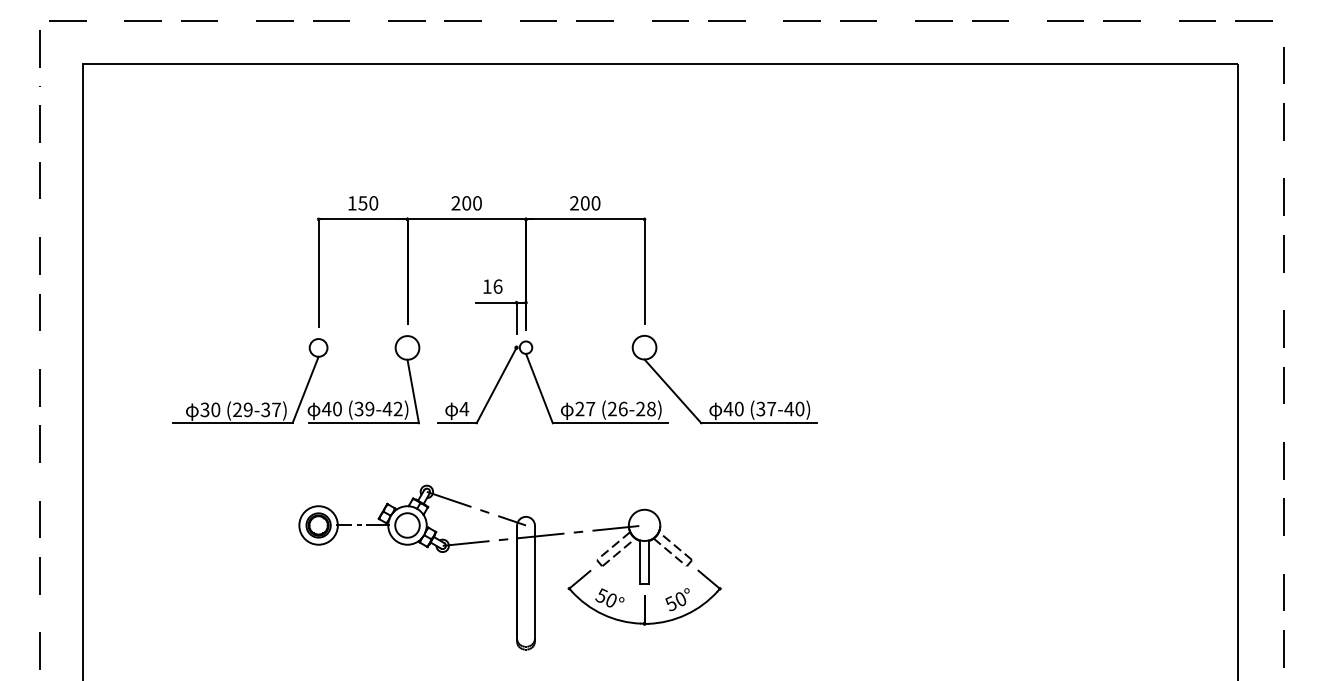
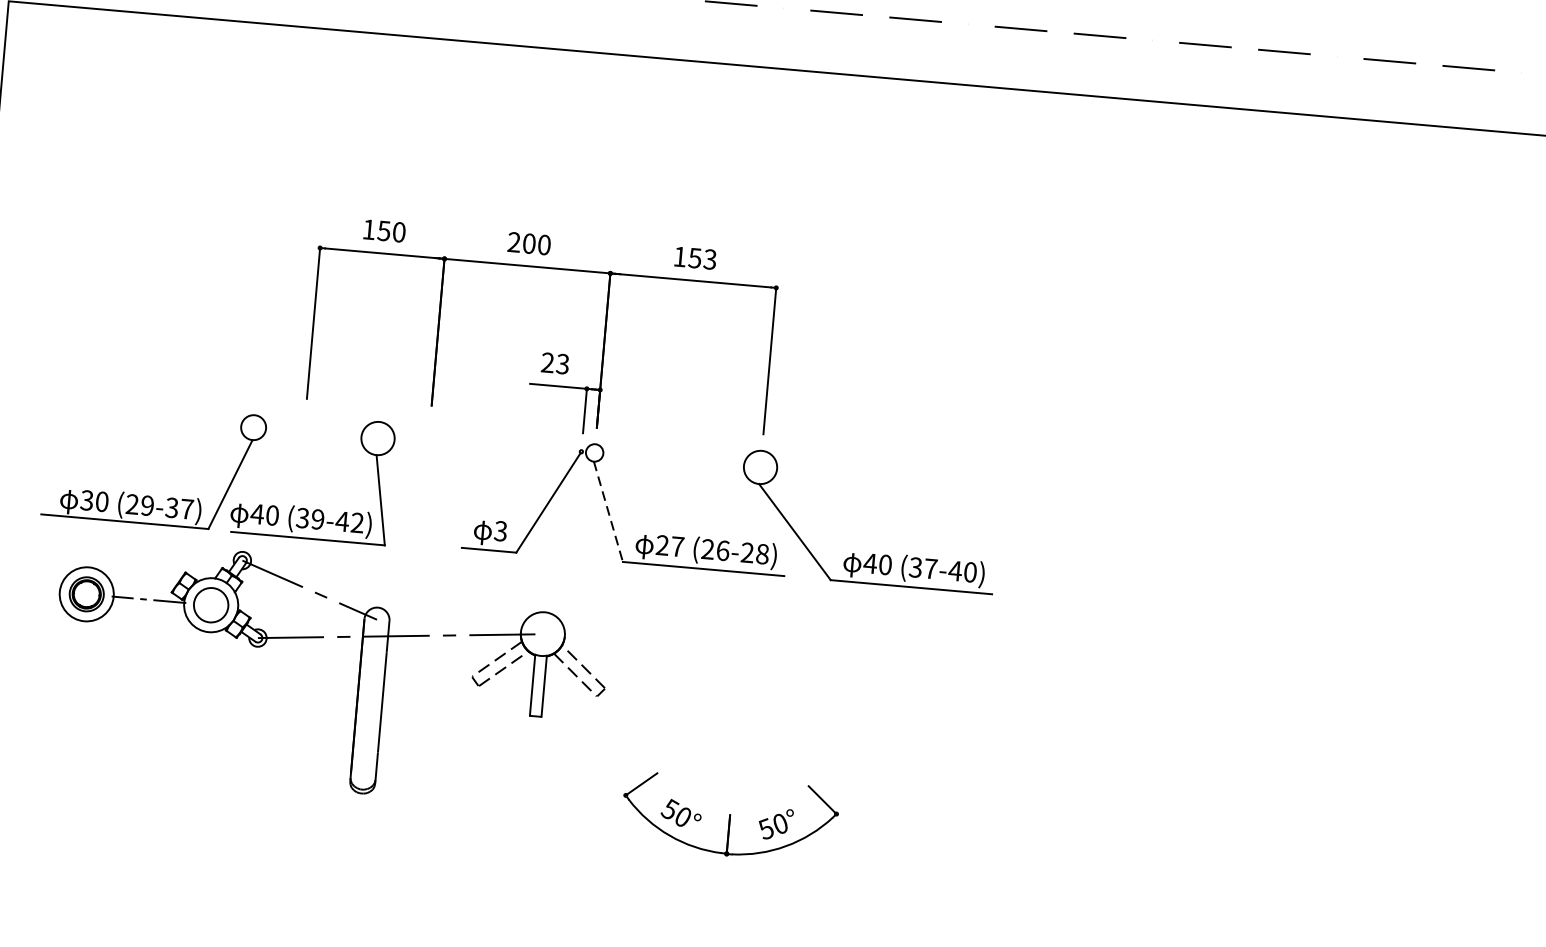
text: (585, 203) -> (695, 258), 200 -> 153
text: (492, 286) -> (555, 363), 16 -> 23
part: (306, 384) -> (232, 477), moved
line: (539, 389) -> (608, 513), solid -> dashed
text: (464, 408) -> (501, 530), 4 -> 3
part: (516, 567) -> (358, 677), moved

